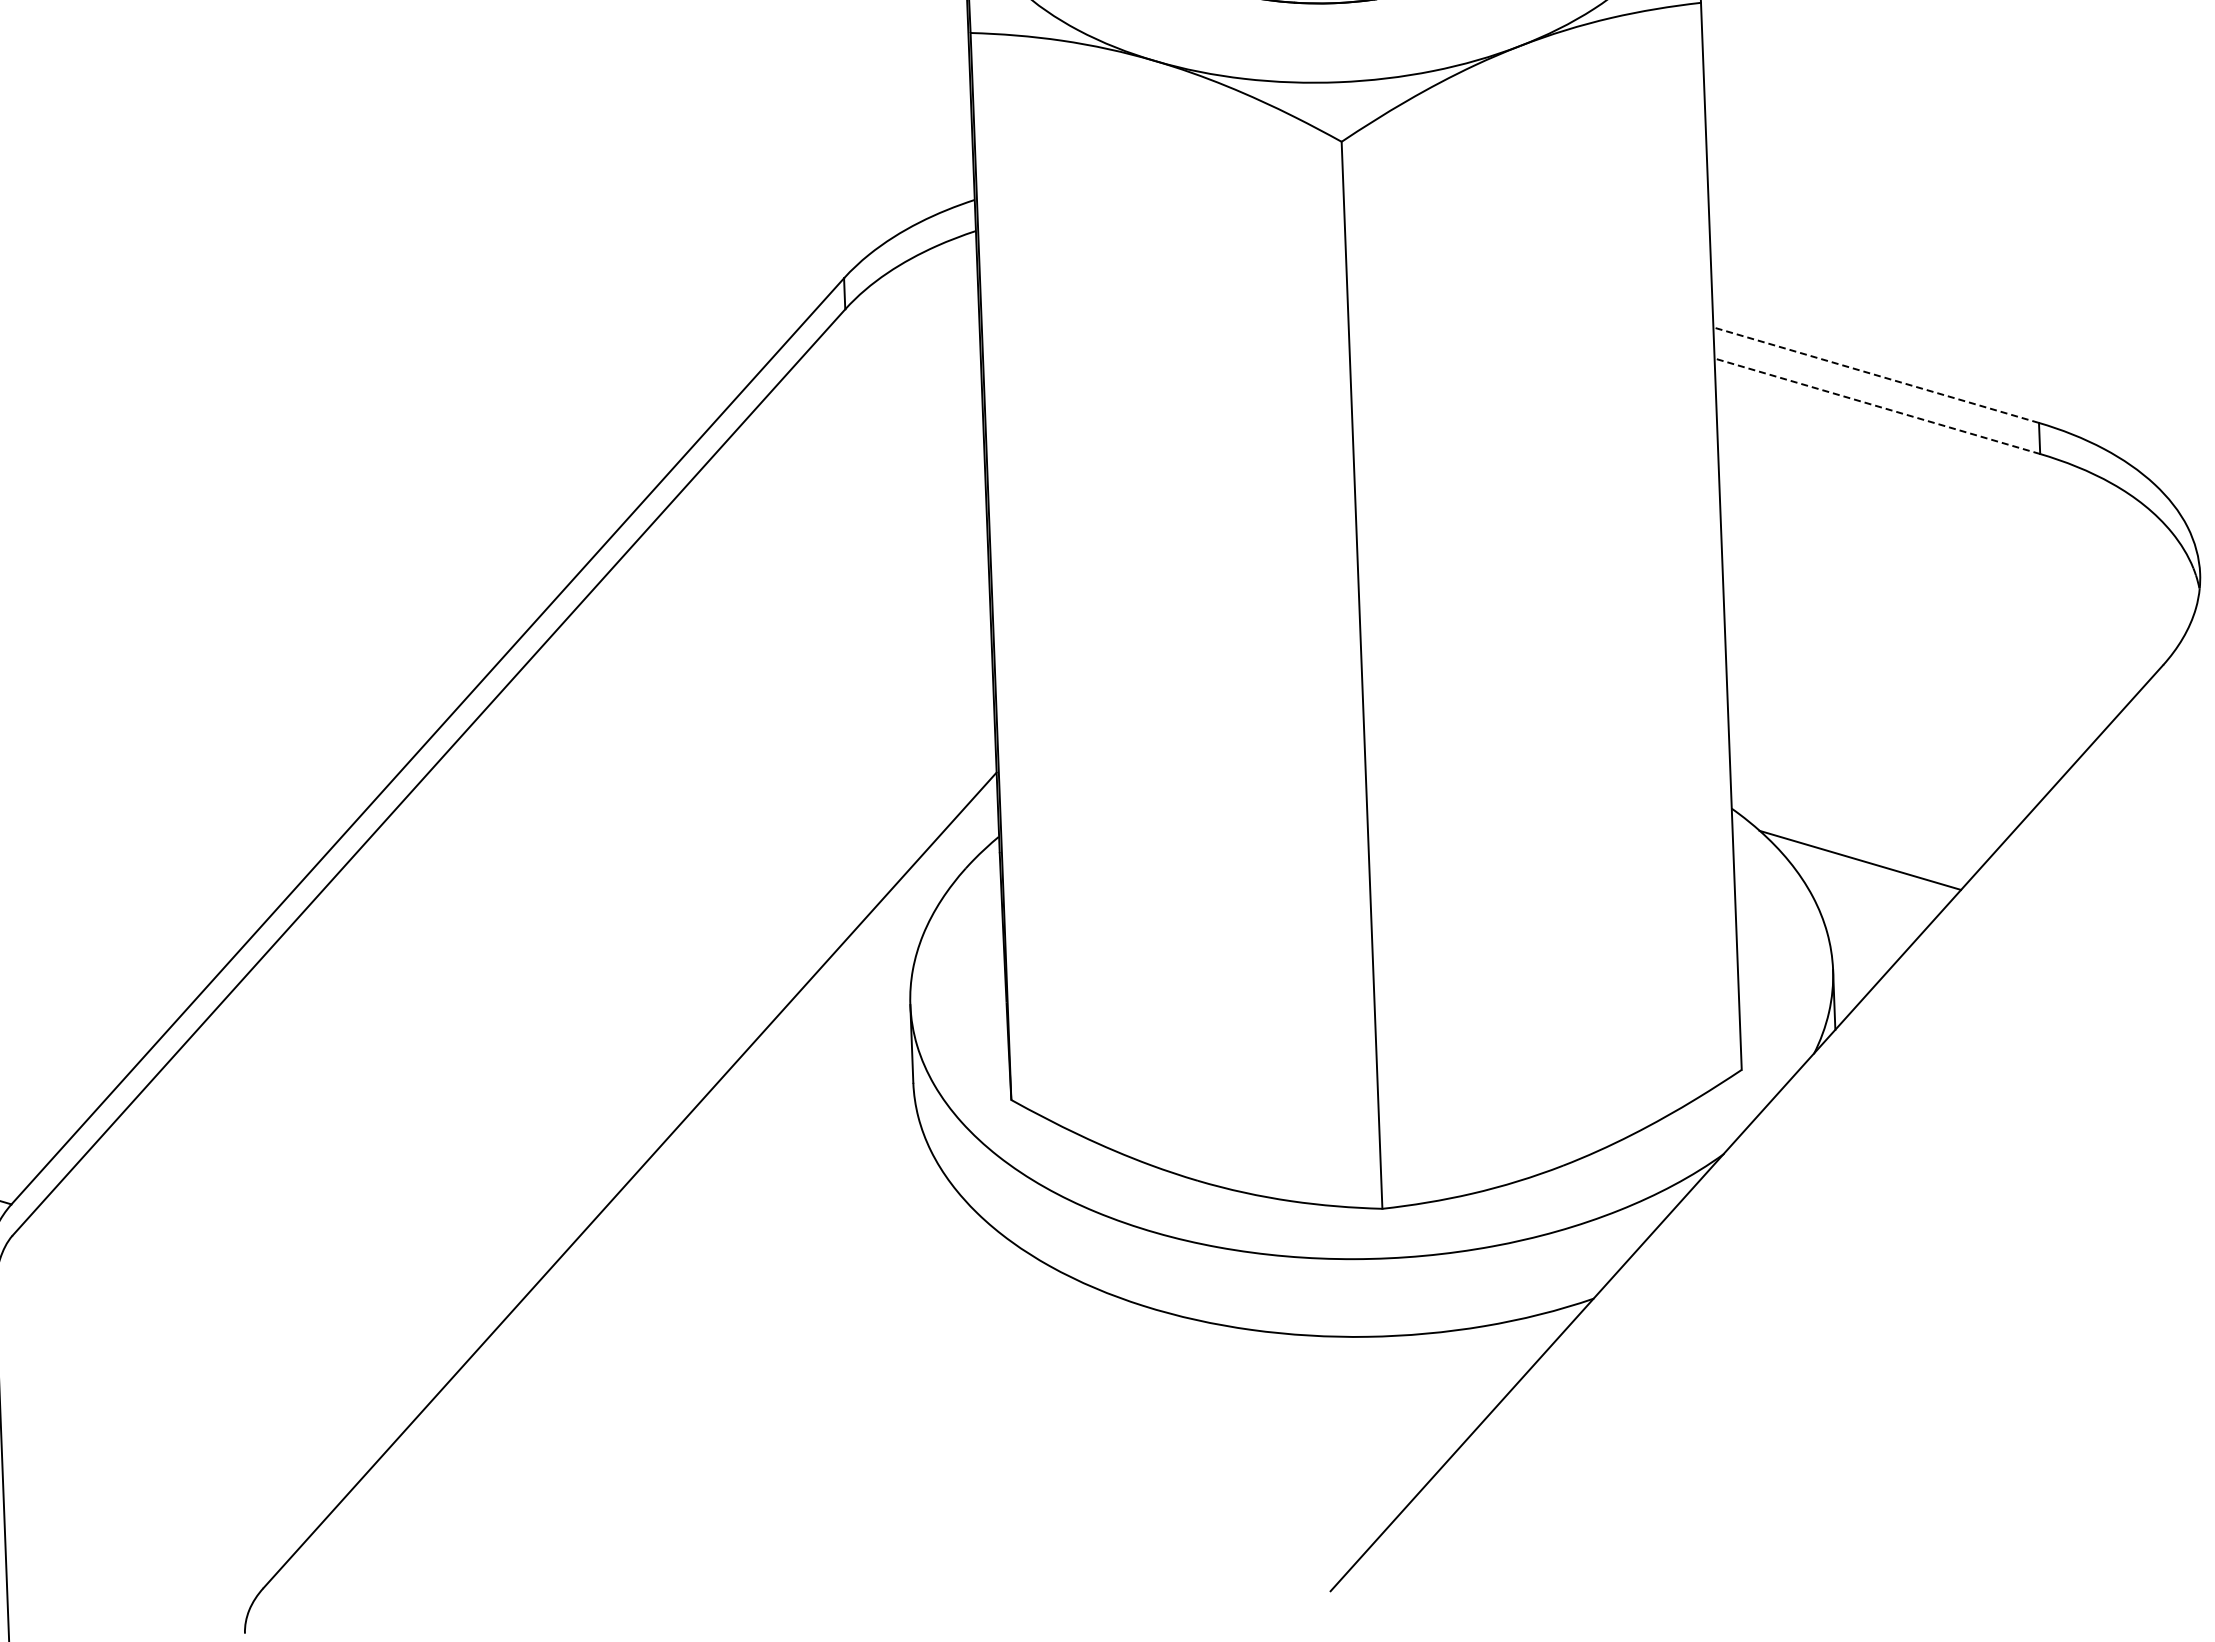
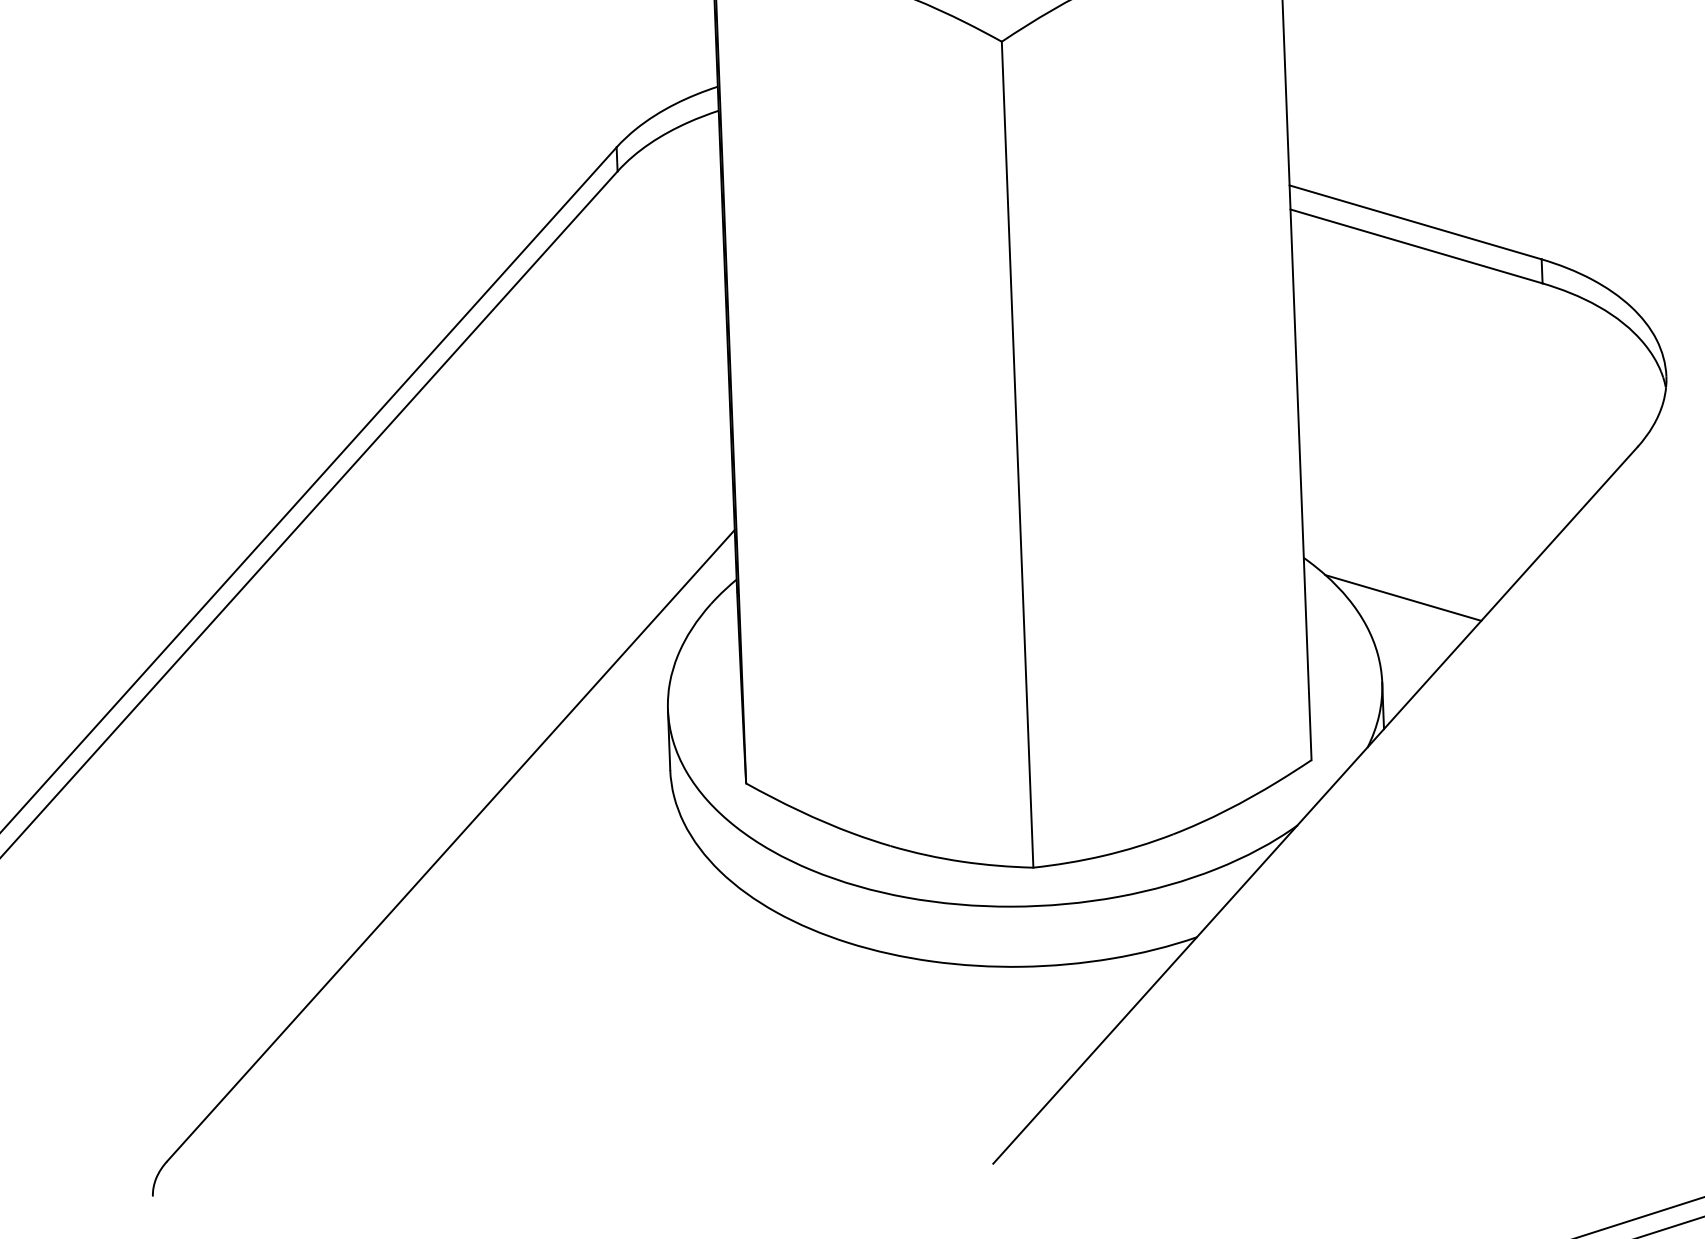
line: (1876, 375) -> (1415, 222), dashed -> solid
line: (1877, 406) -> (1416, 246), dashed -> solid

